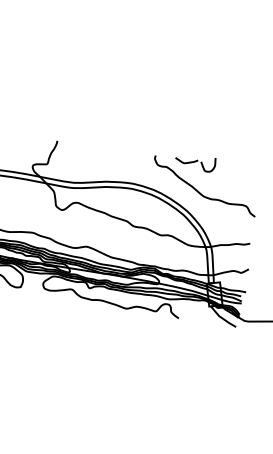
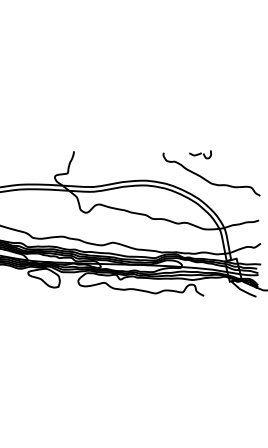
part: (195, 162) -> (200, 154), size x0.6

